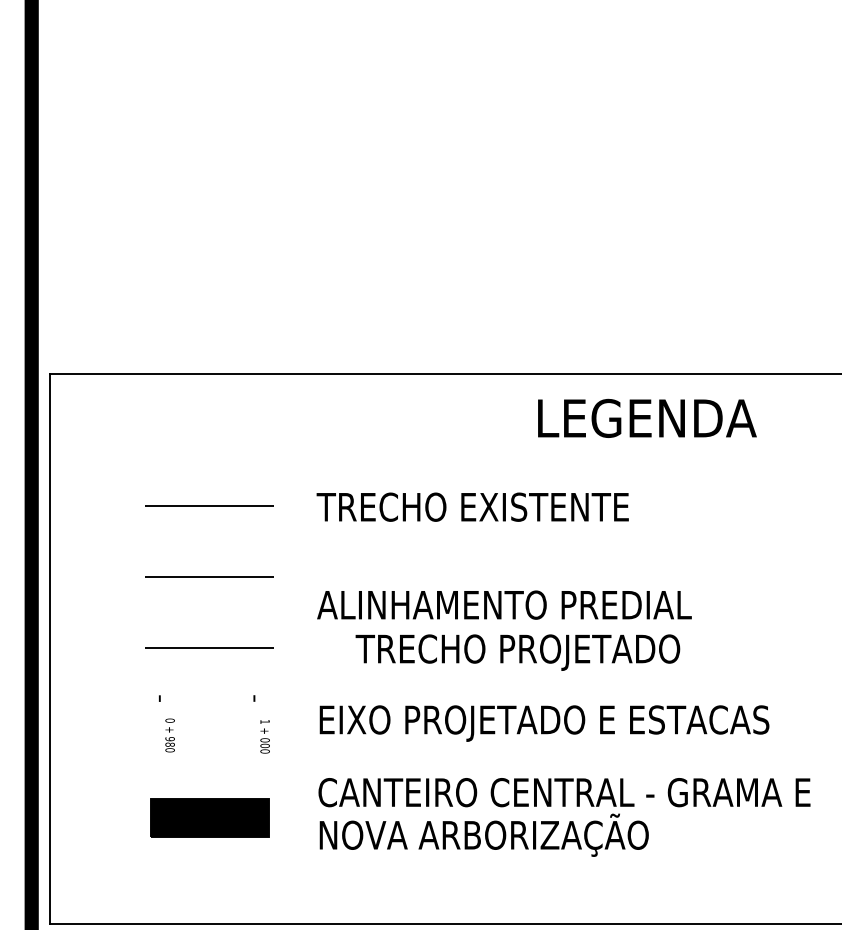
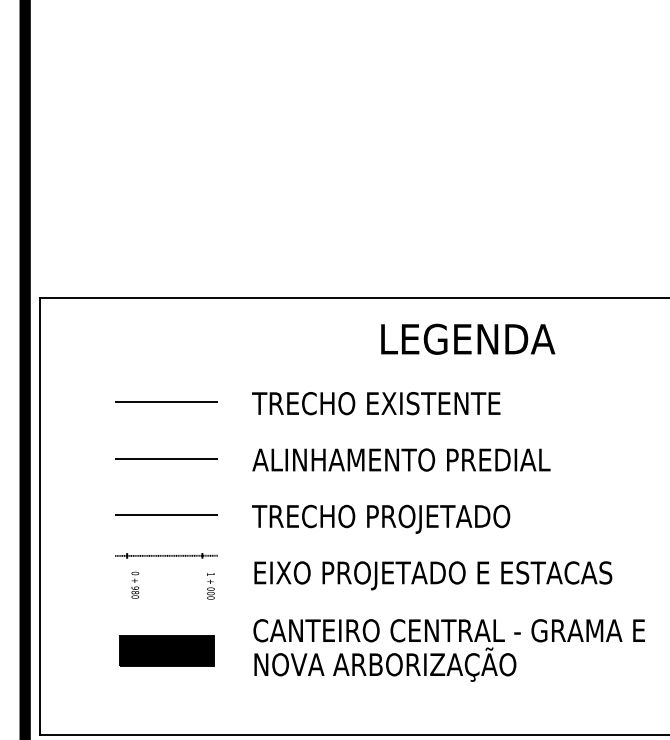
text: (647, 417) -> (468, 338), moved
text: (504, 604) -> (401, 459), moved
text: (517, 652) -> (380, 519), moved
line: (208, 698) -> (165, 555), added

